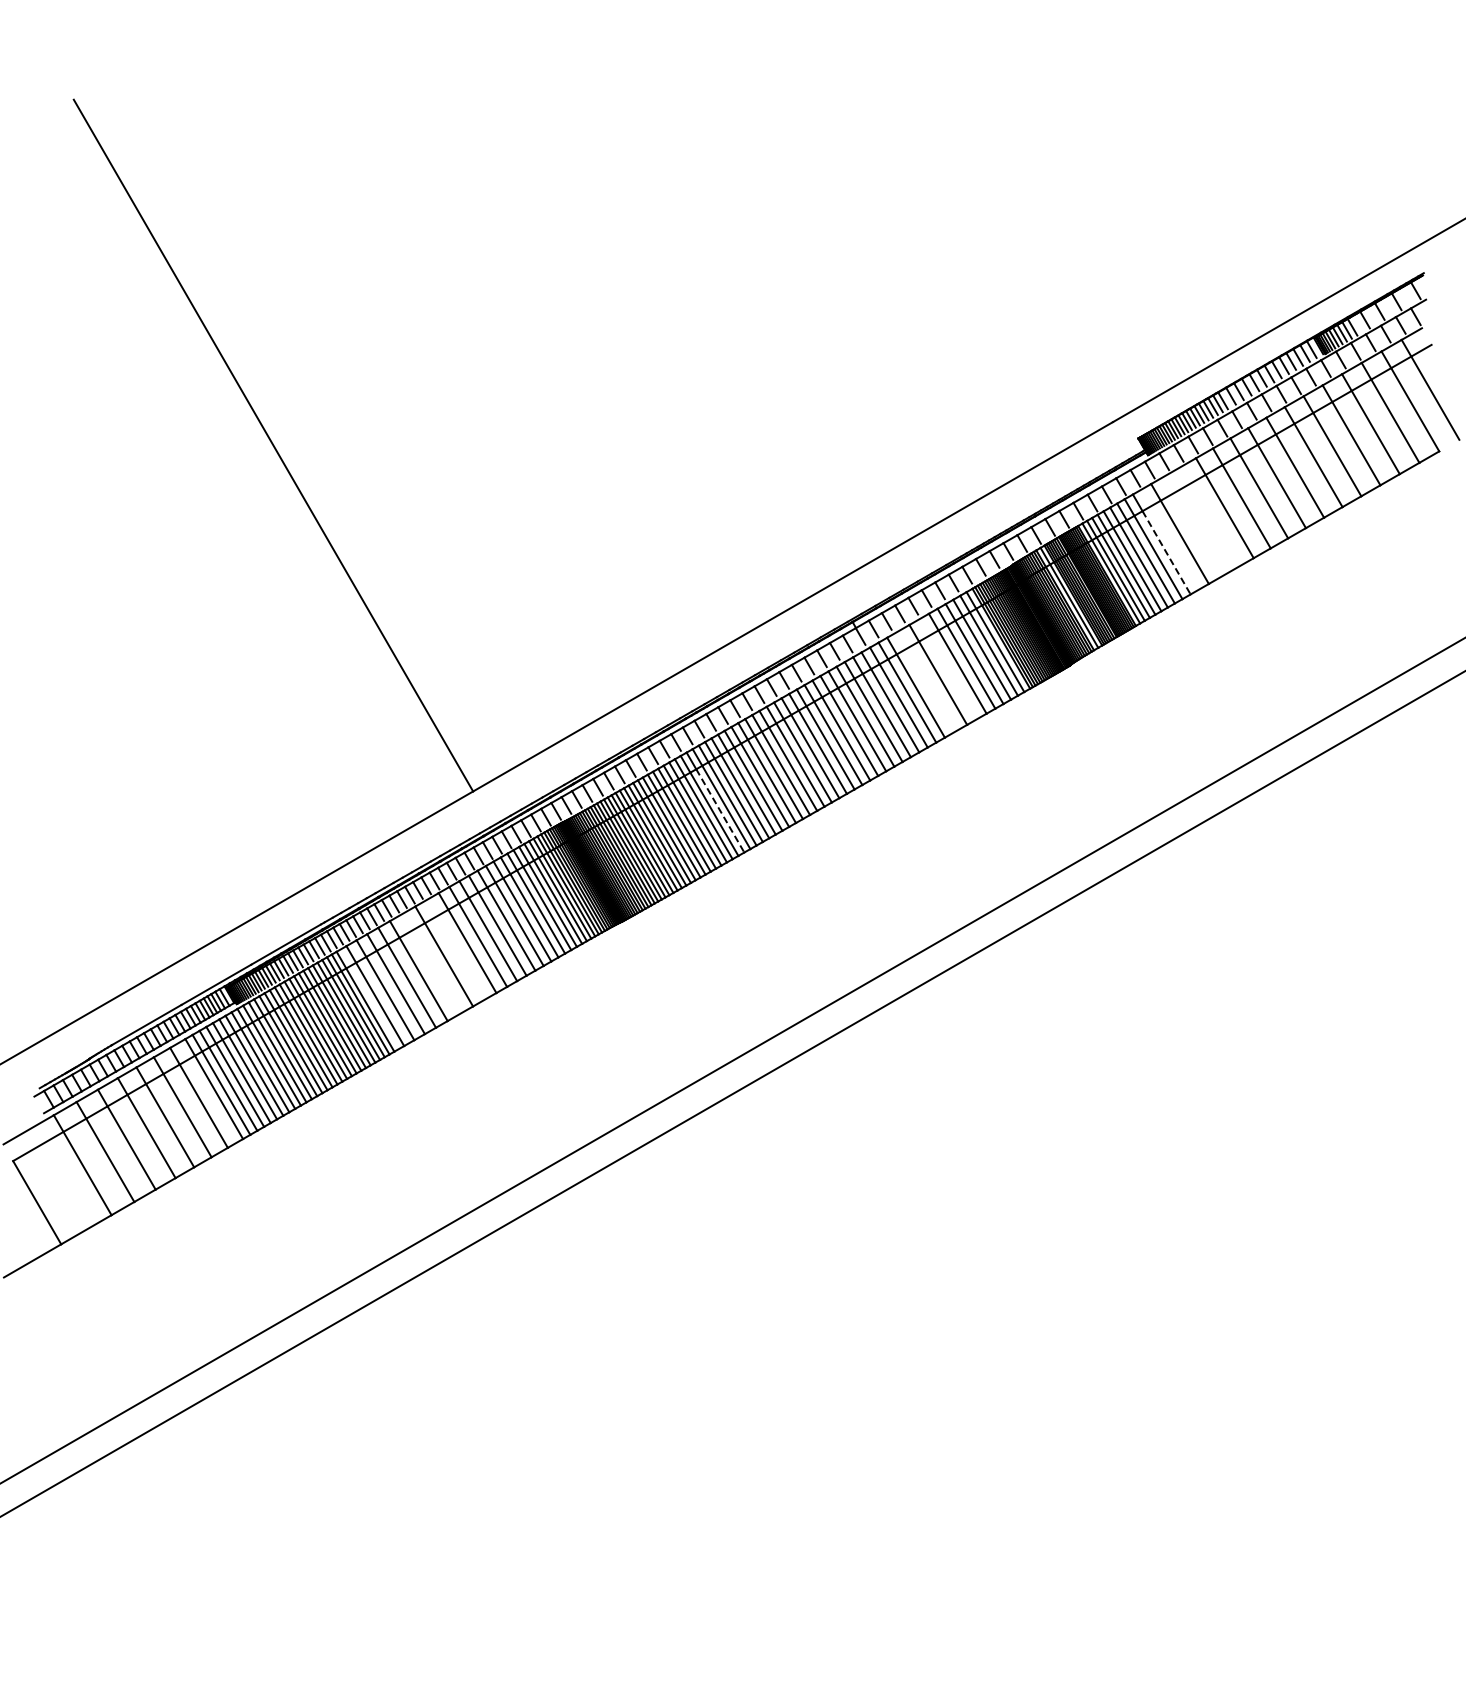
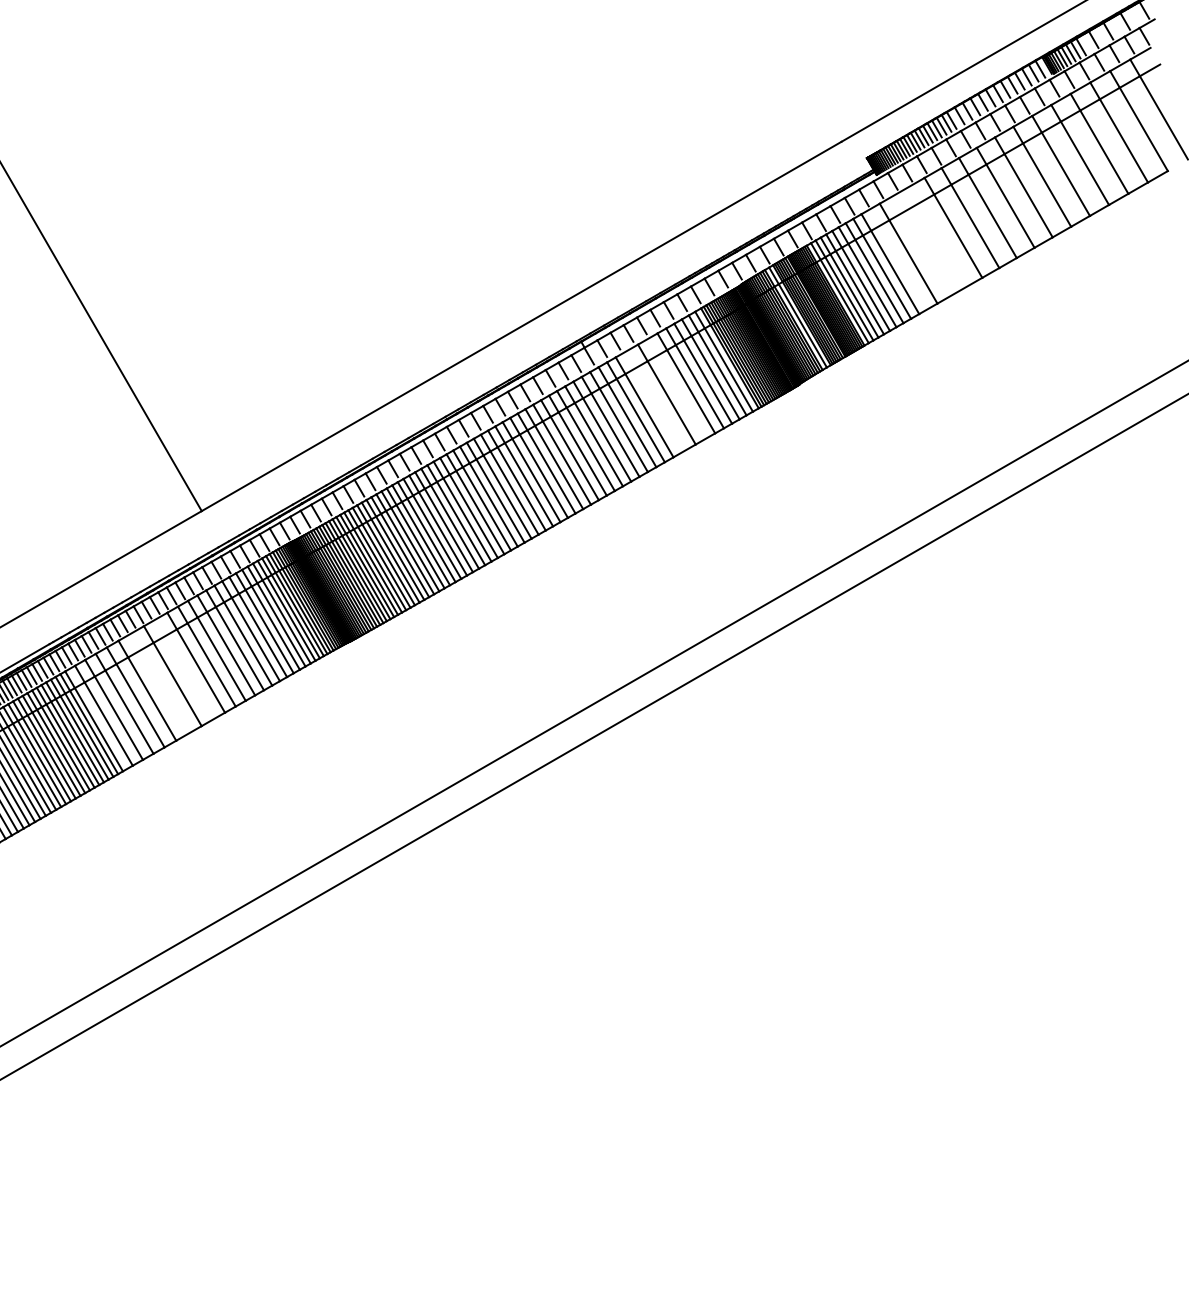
line: (1166, 553) -> (895, 273), dashed -> solid
line: (720, 811) -> (449, 531), dashed -> solid

